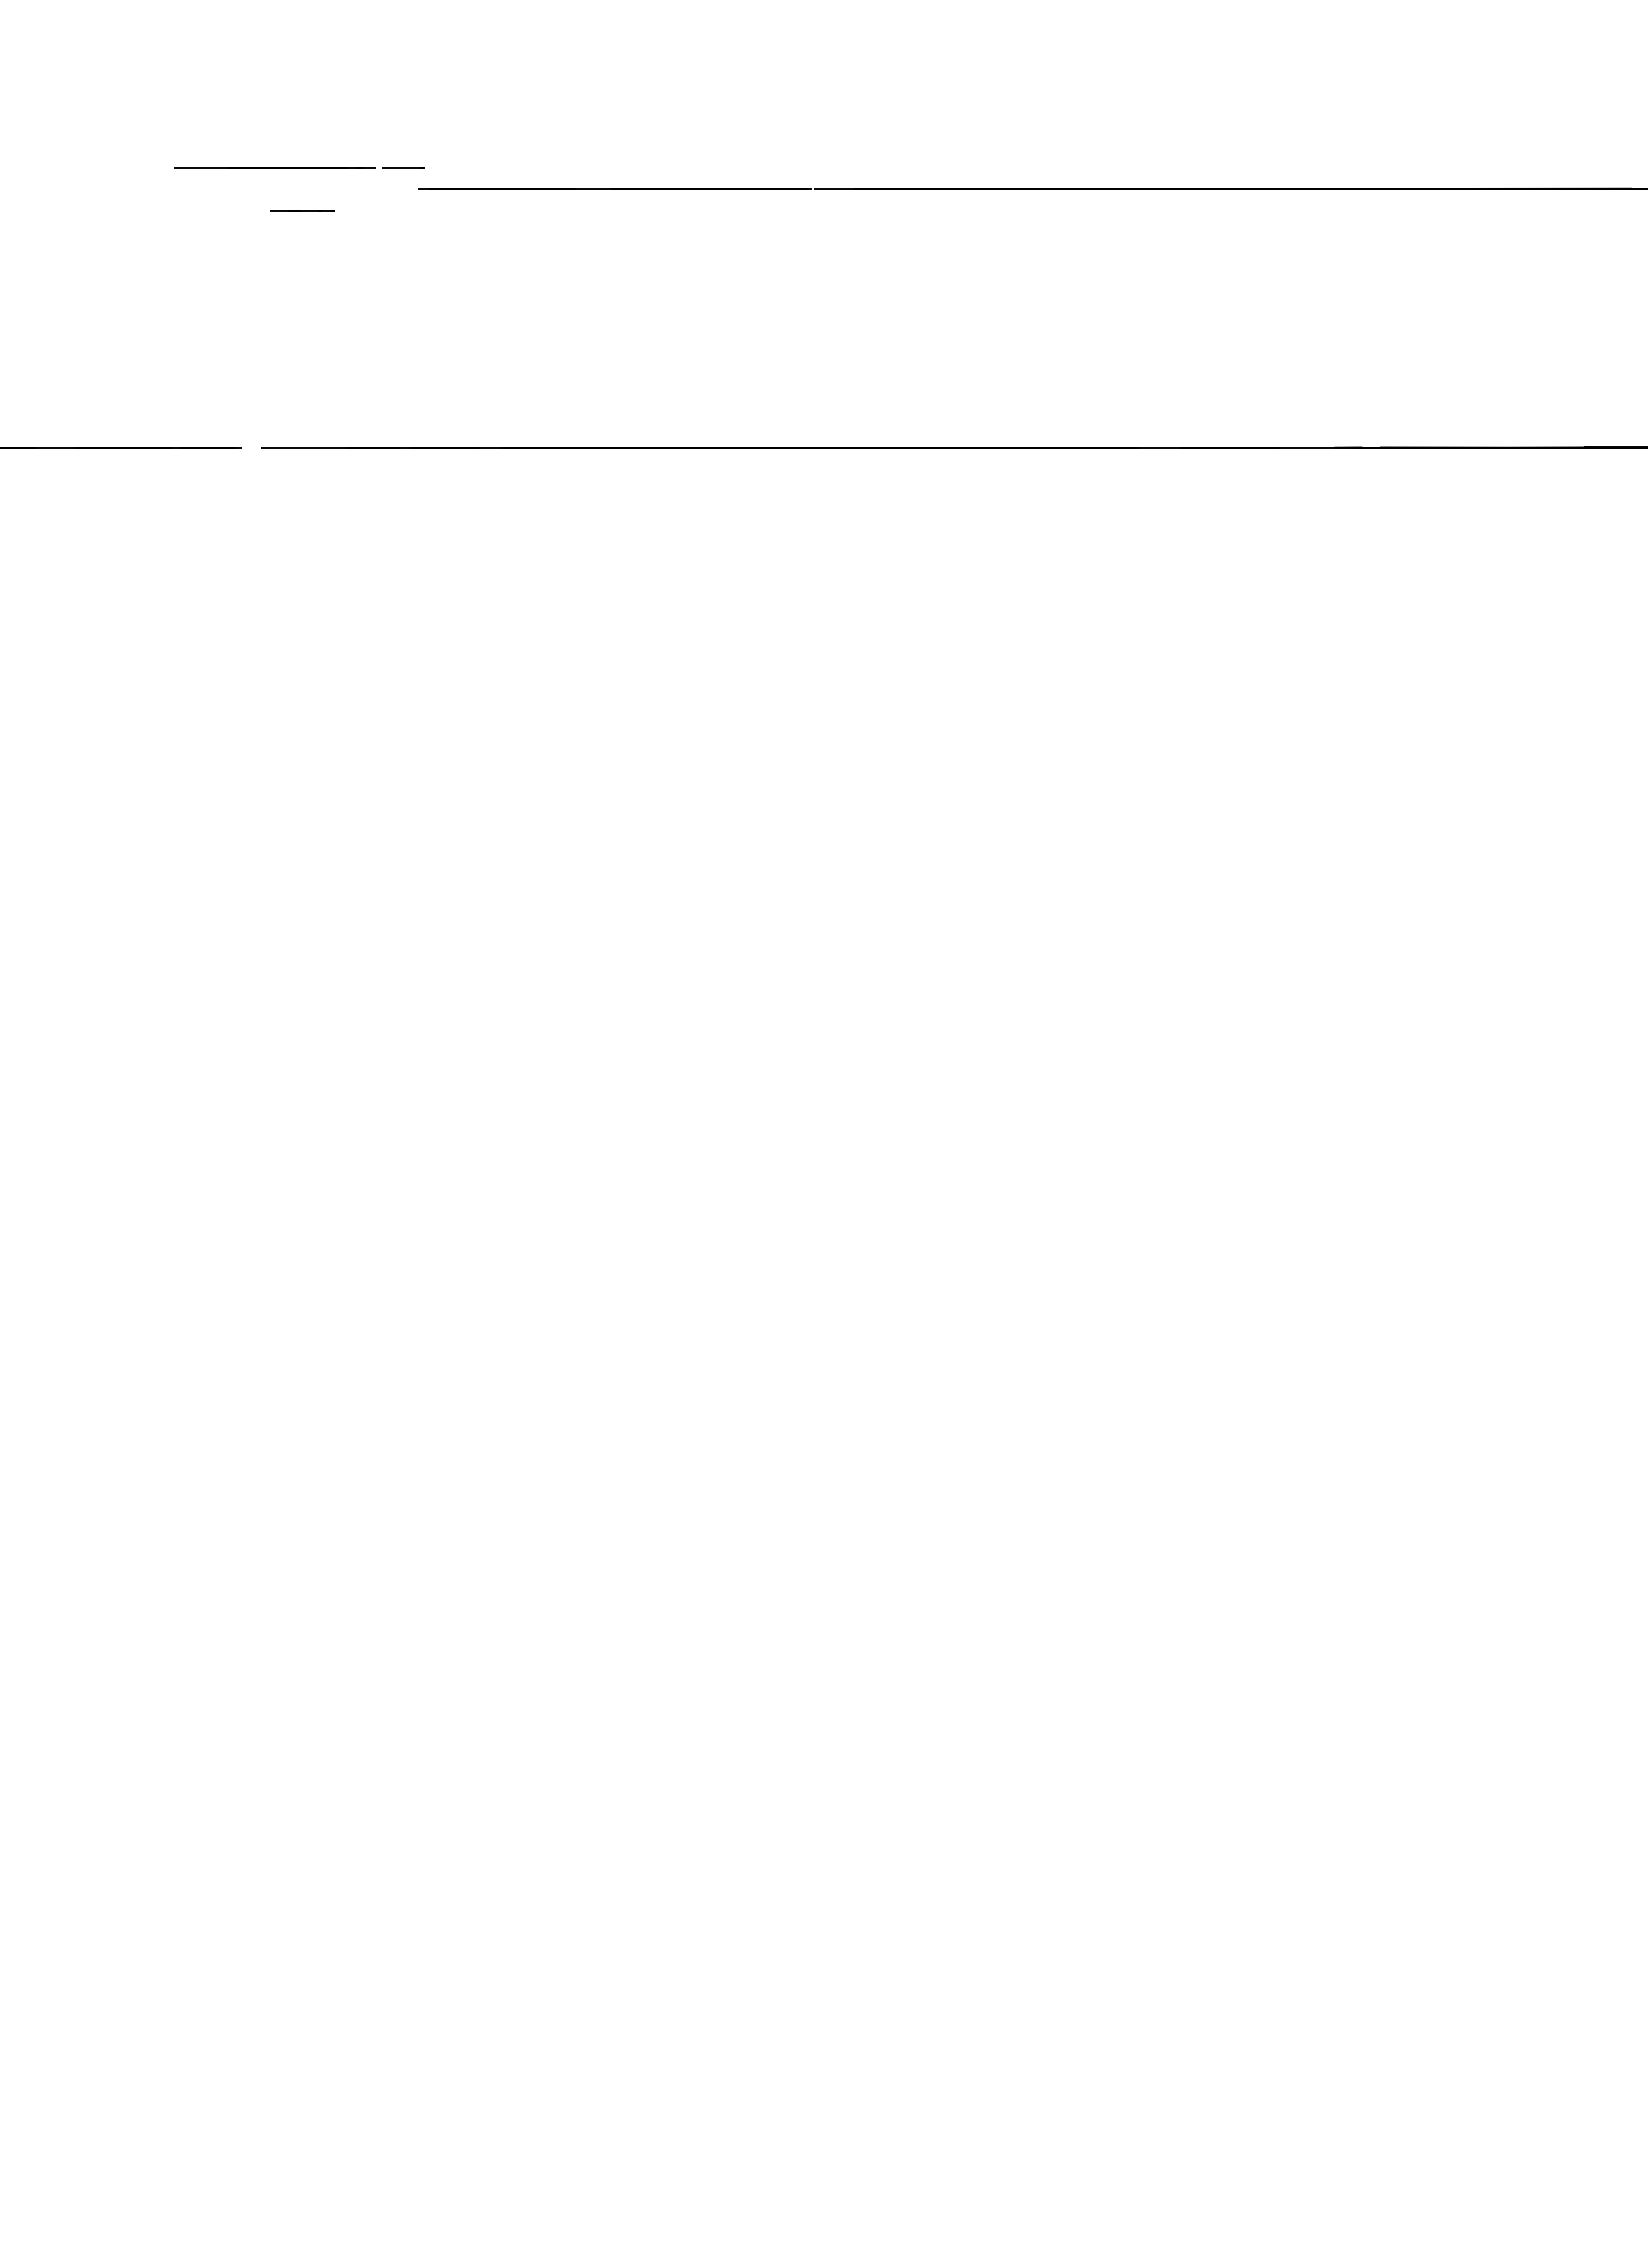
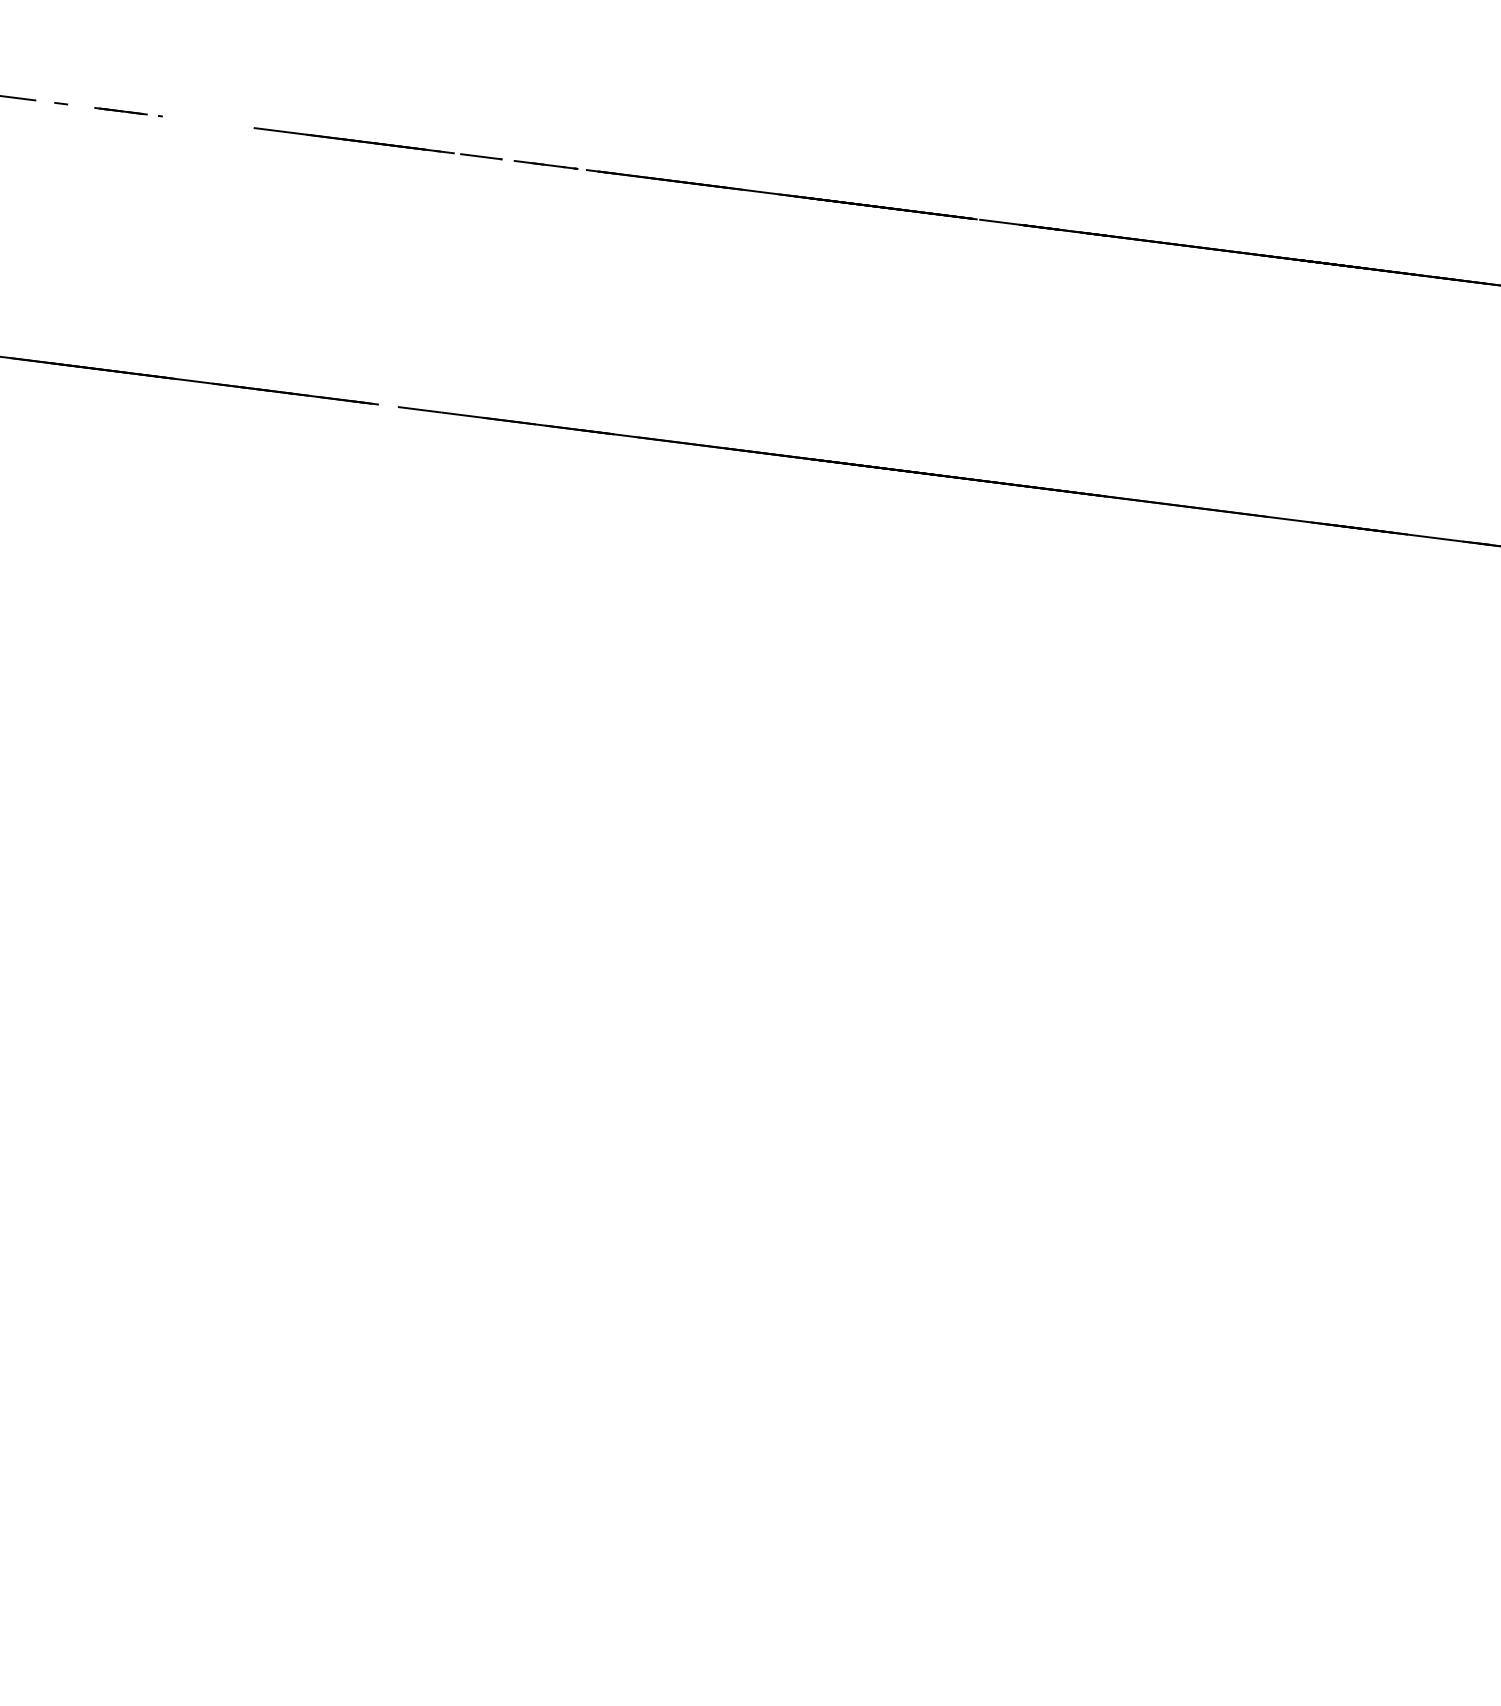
line: (299, 167) -> (378, 143), moved
line: (302, 210) -> (546, 164), moved

